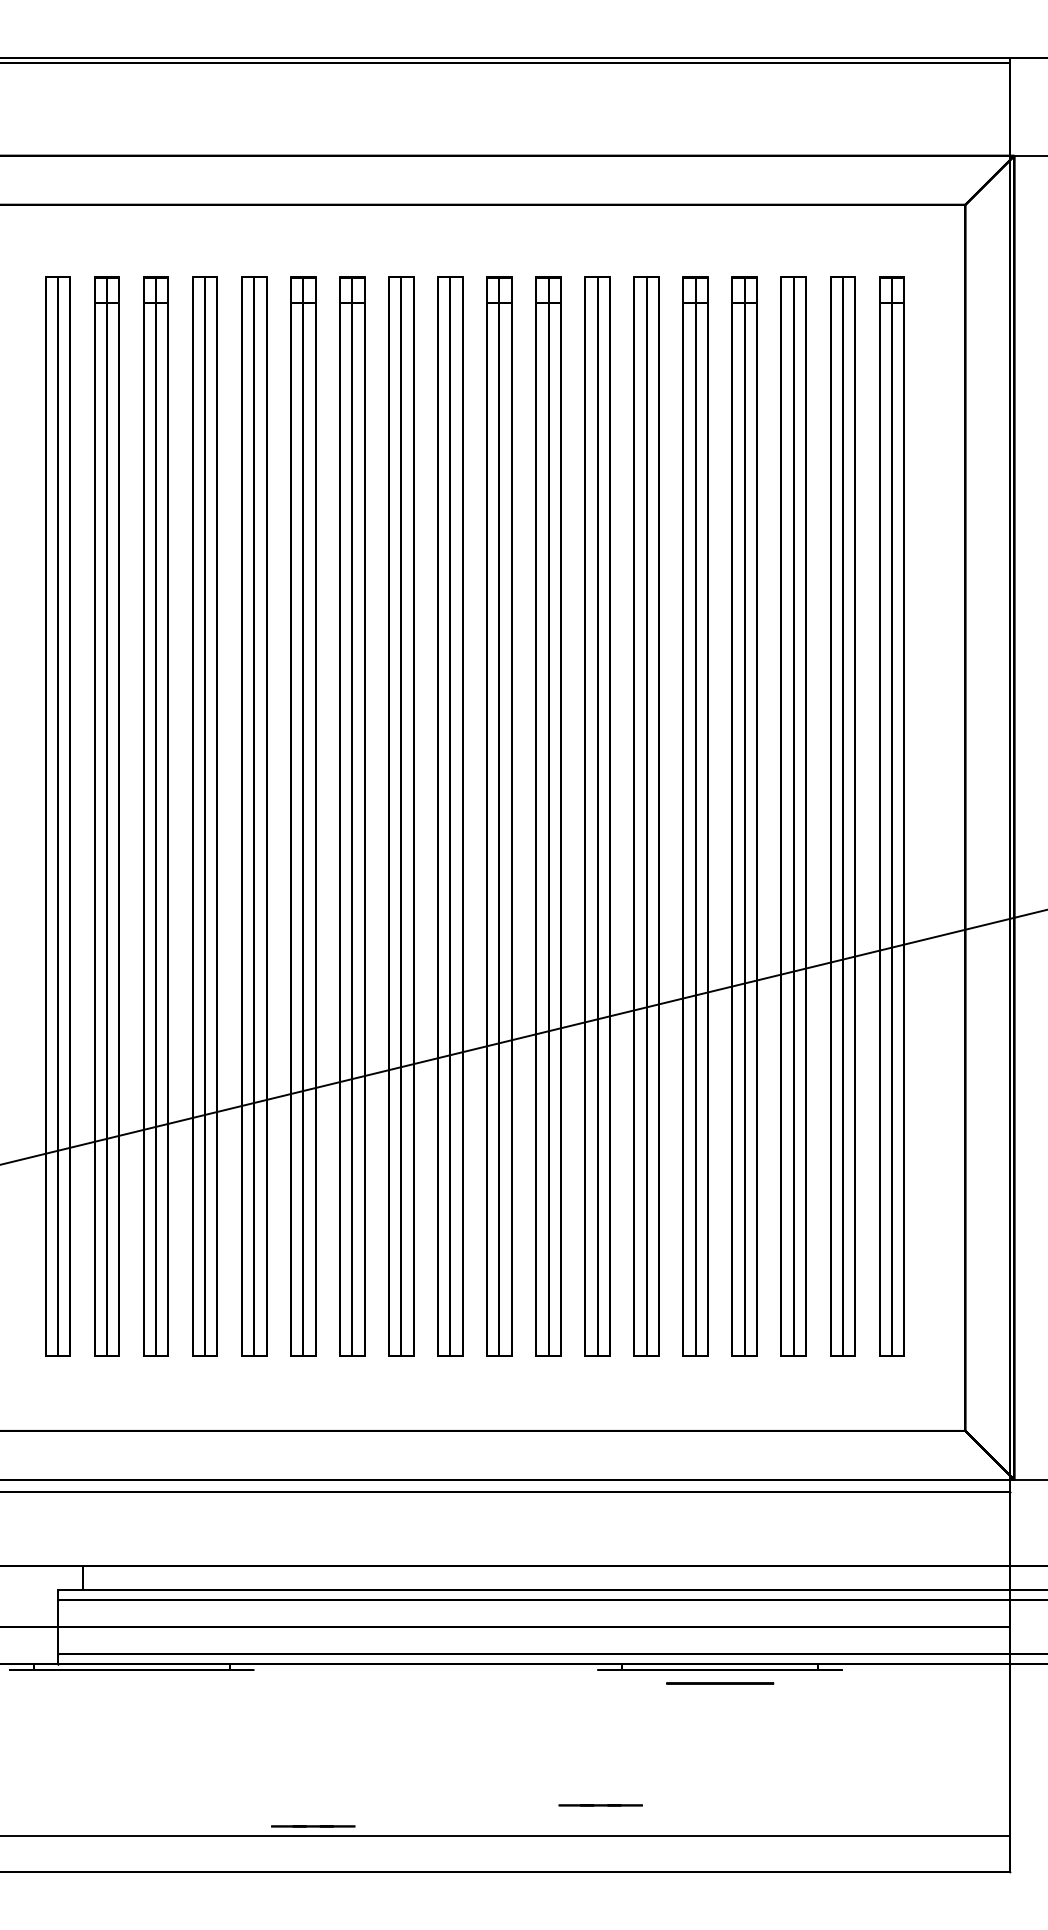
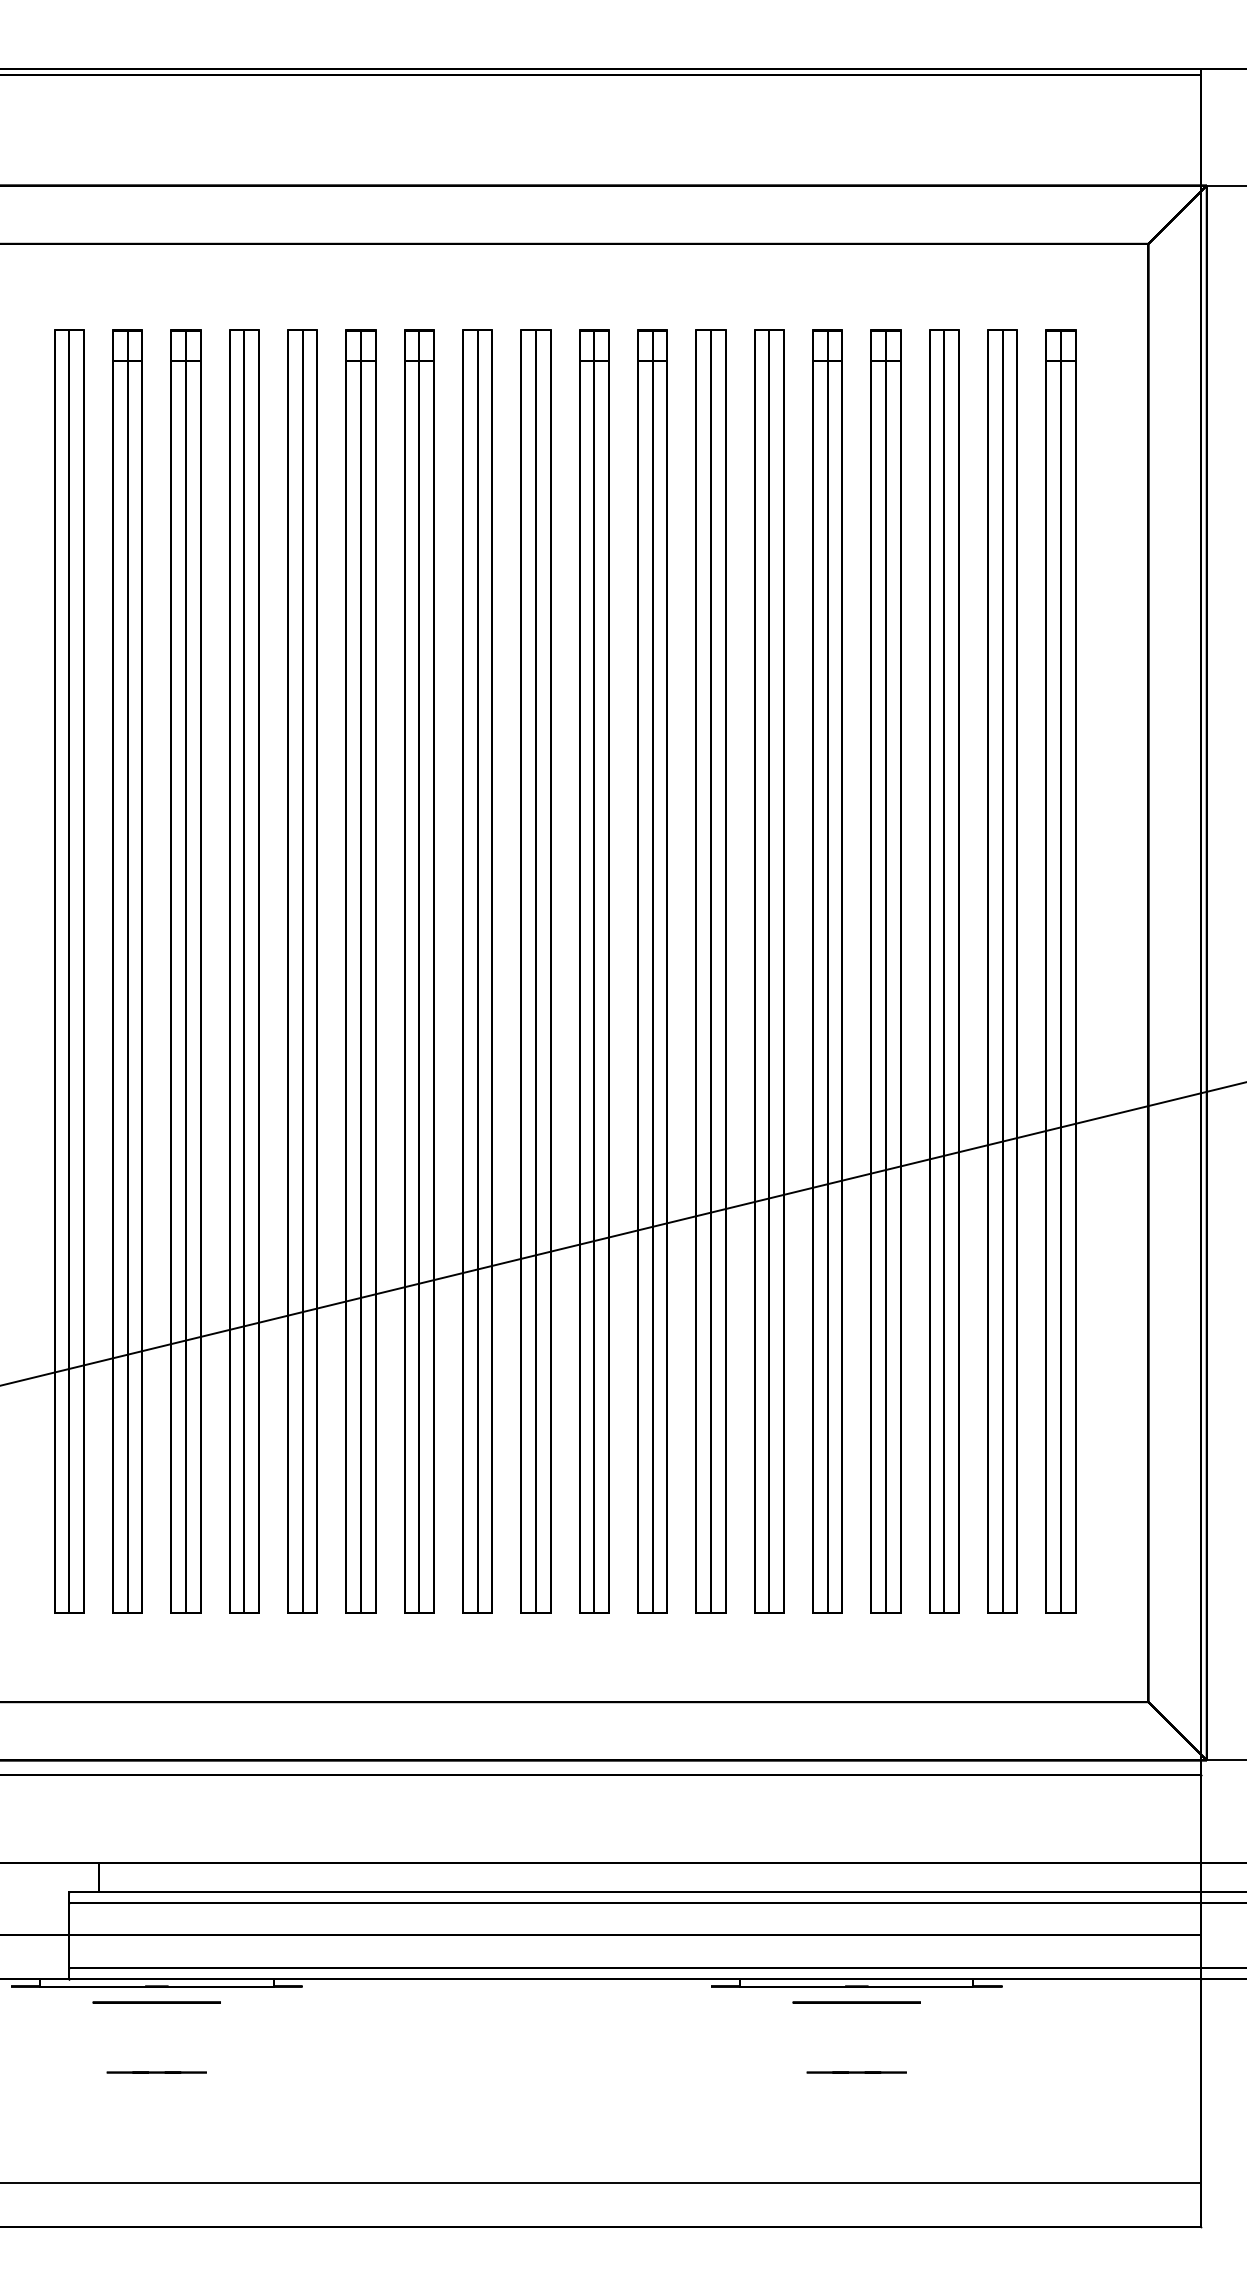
circle: (131, 1683) -> (156, 2002), added
line: (600, 1805) -> (856, 2072), moved
line: (312, 1826) -> (156, 2072), moved

